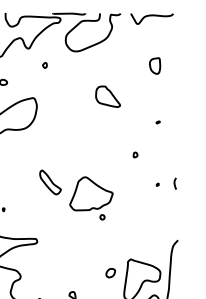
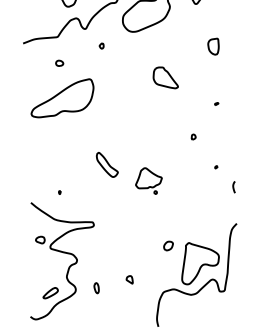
curve: (174, 184) -> (233, 187), moved
part: (91, 197) -> (148, 180), size x0.6
part: (110, 272) -> (168, 245), moved

